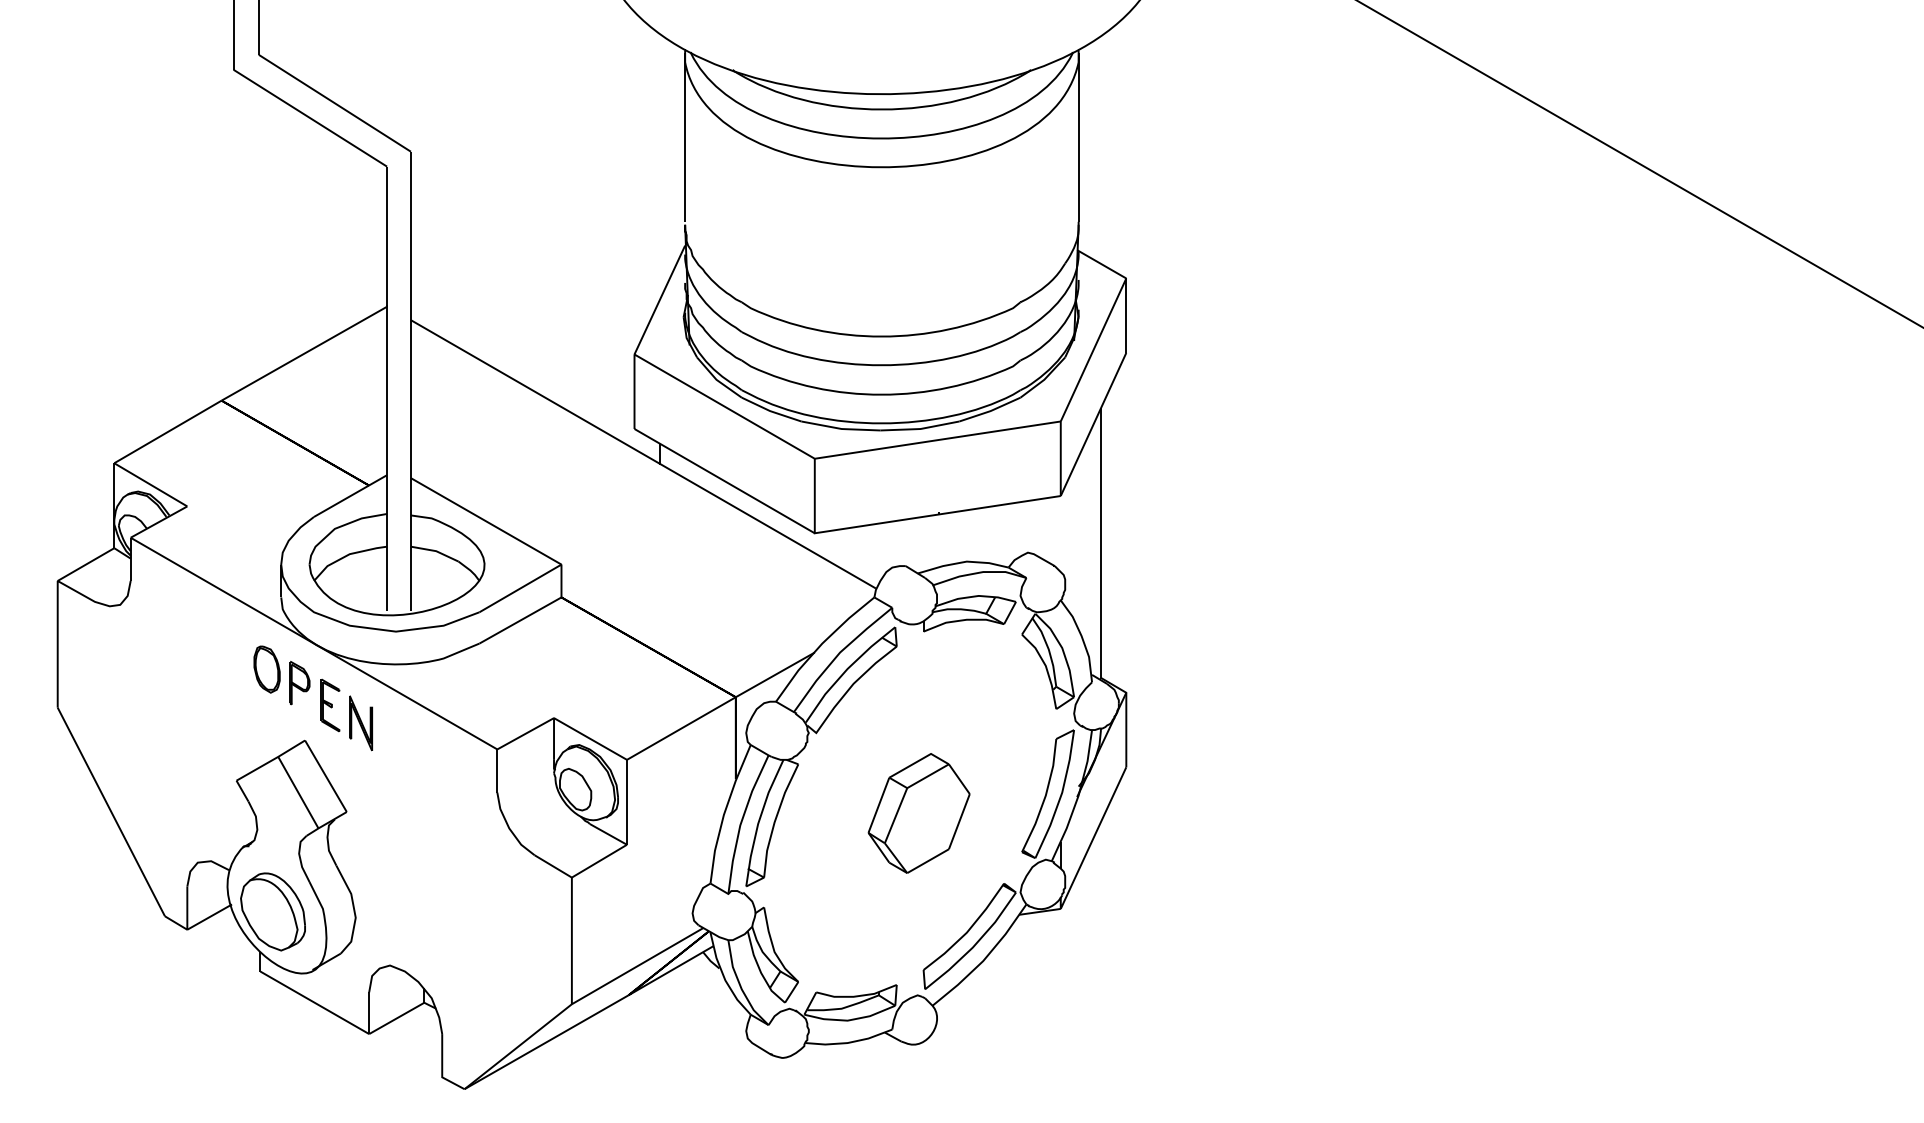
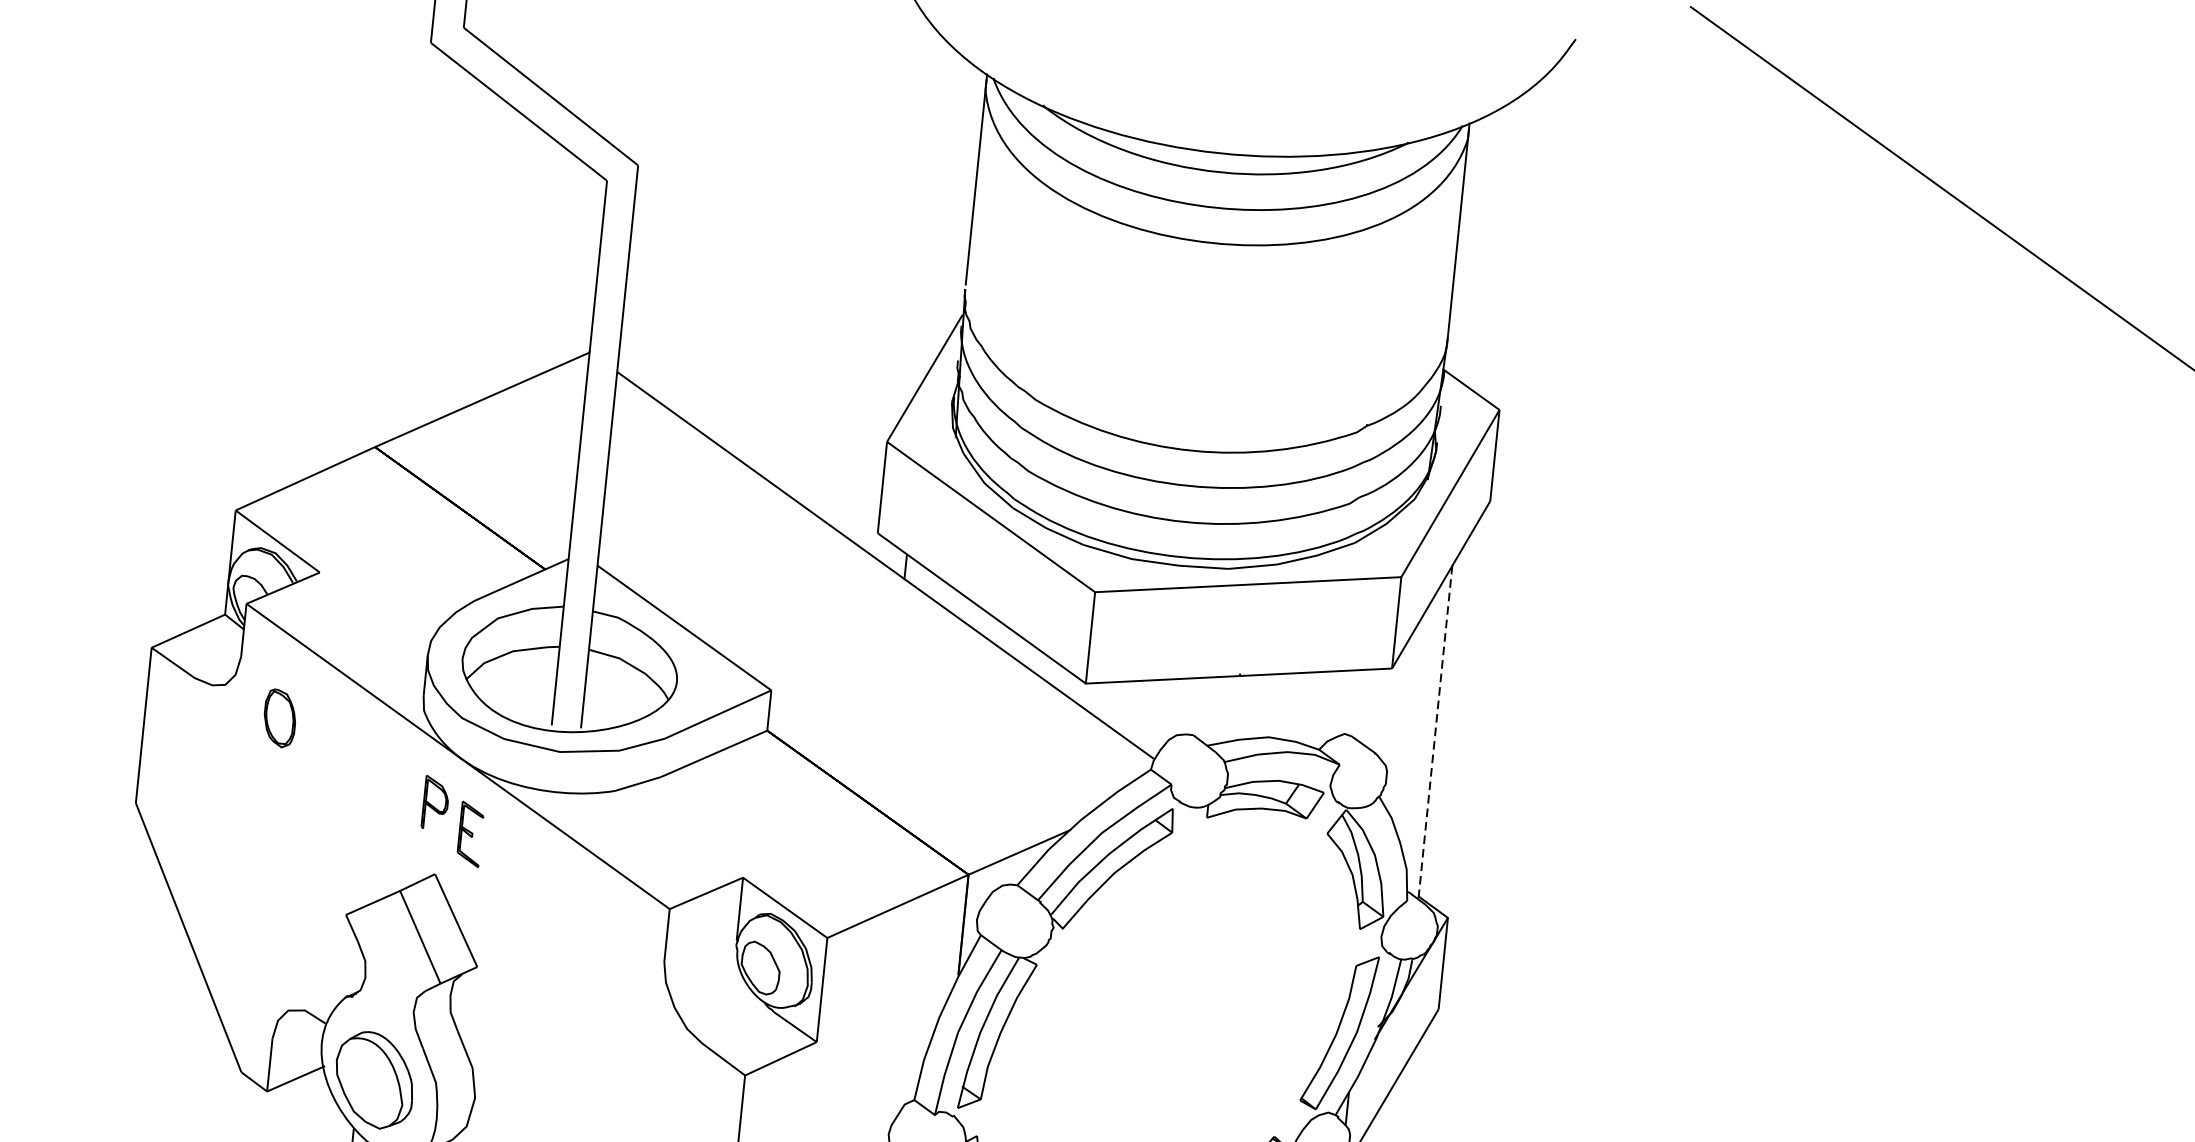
line: (1100, 543) -> (1434, 731), solid -> dashed
part: (266, 669) -> (279, 718), moved
part: (360, 723) -> (505, 860), removed
part: (918, 813) -> (1178, 1040), removed

